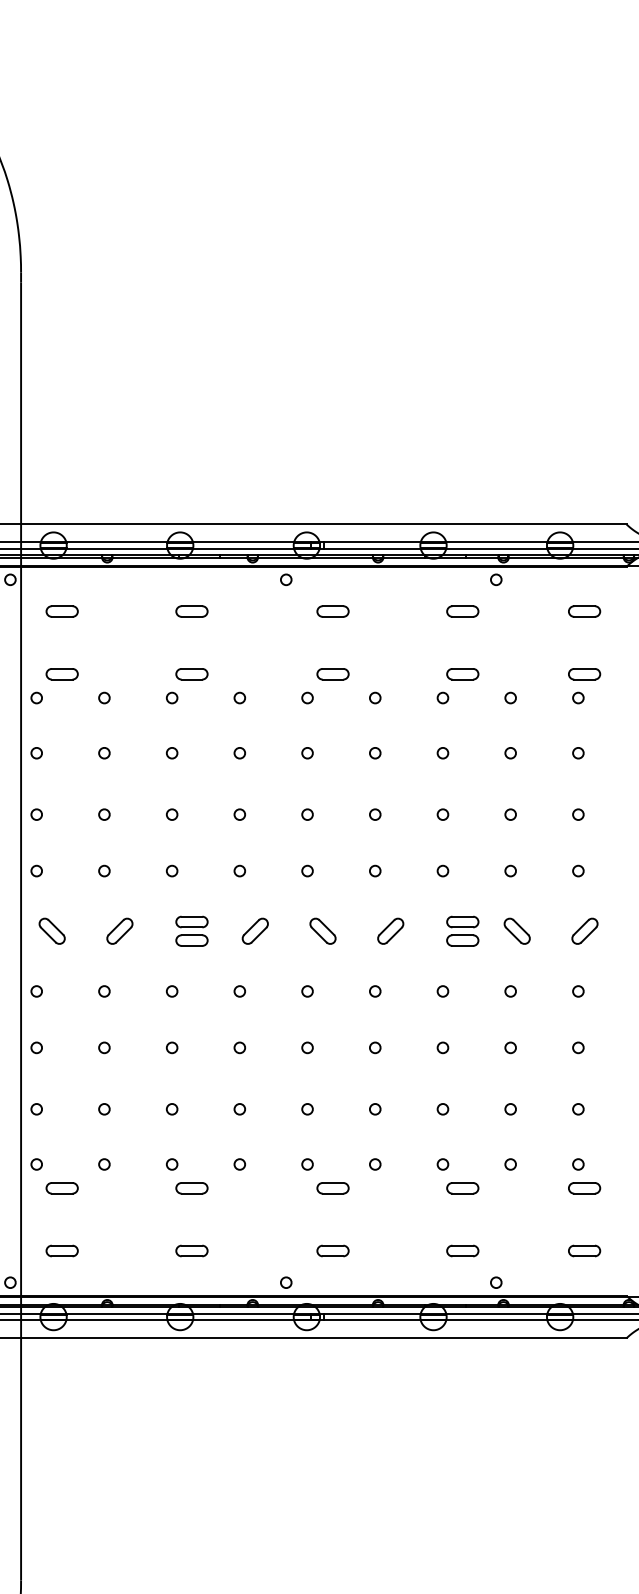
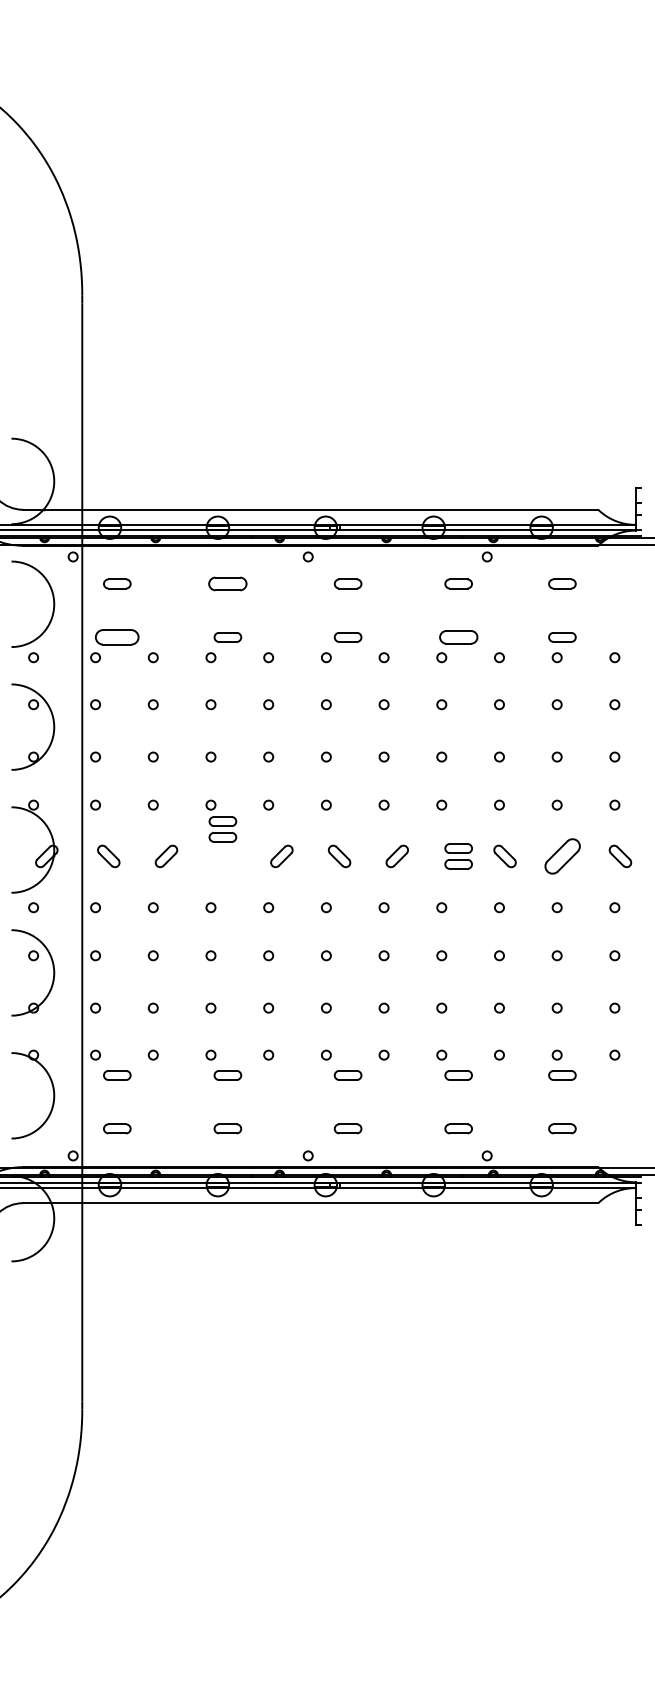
part: (191, 610) -> (227, 583), size x1.4
part: (62, 674) -> (117, 637), size x1.6
part: (462, 674) -> (458, 637), size x1.4
part: (191, 931) -> (222, 829), moved
part: (584, 931) -> (562, 856), size x1.6

